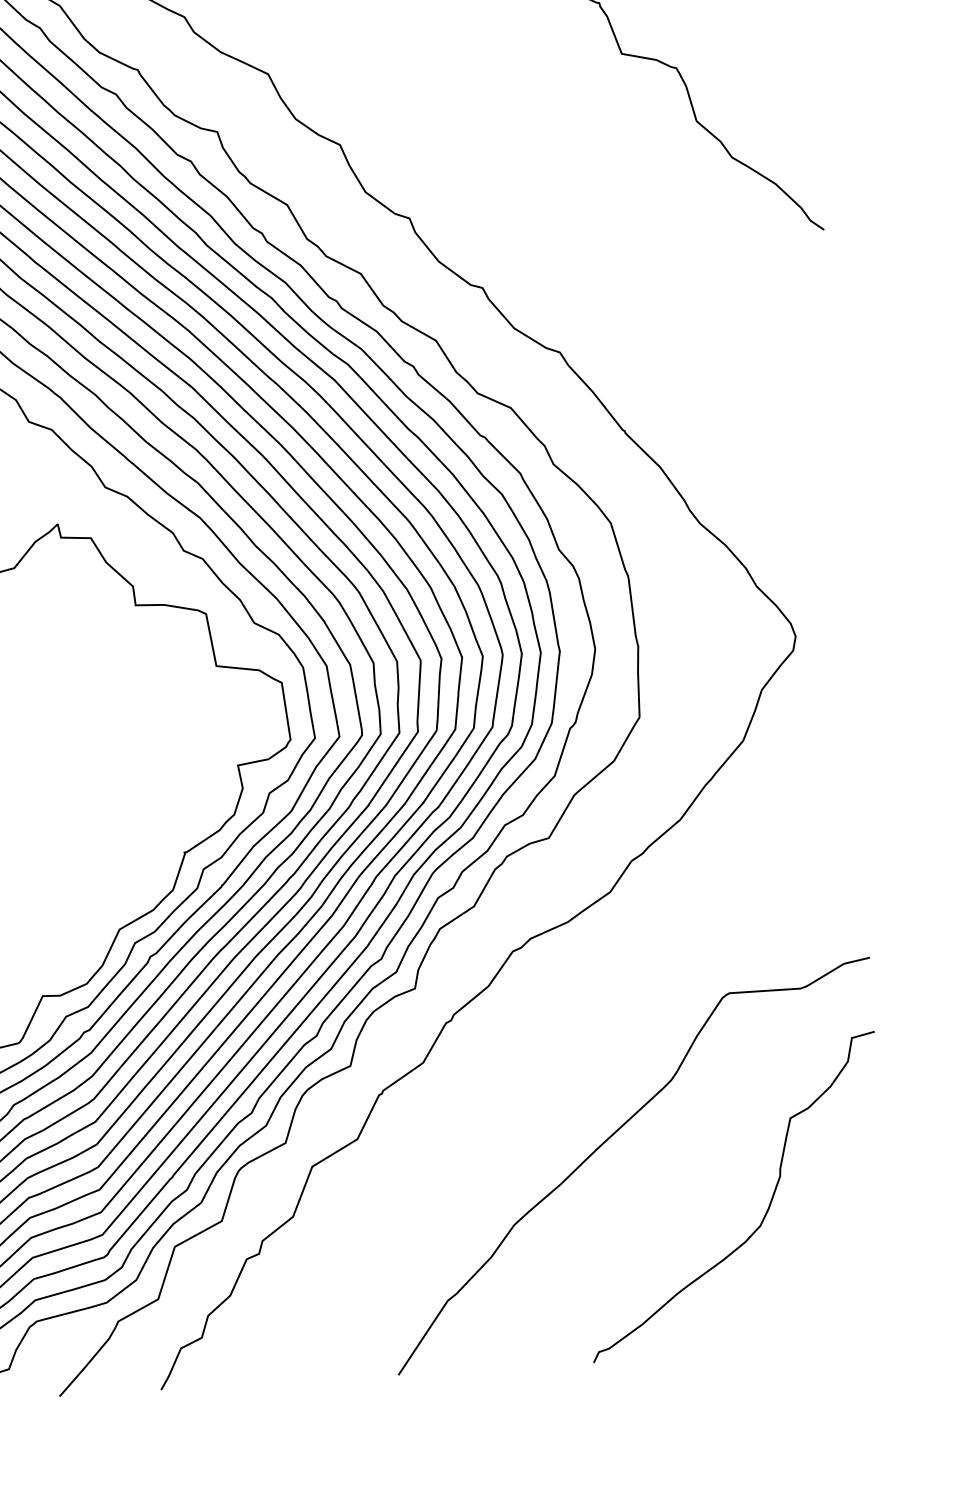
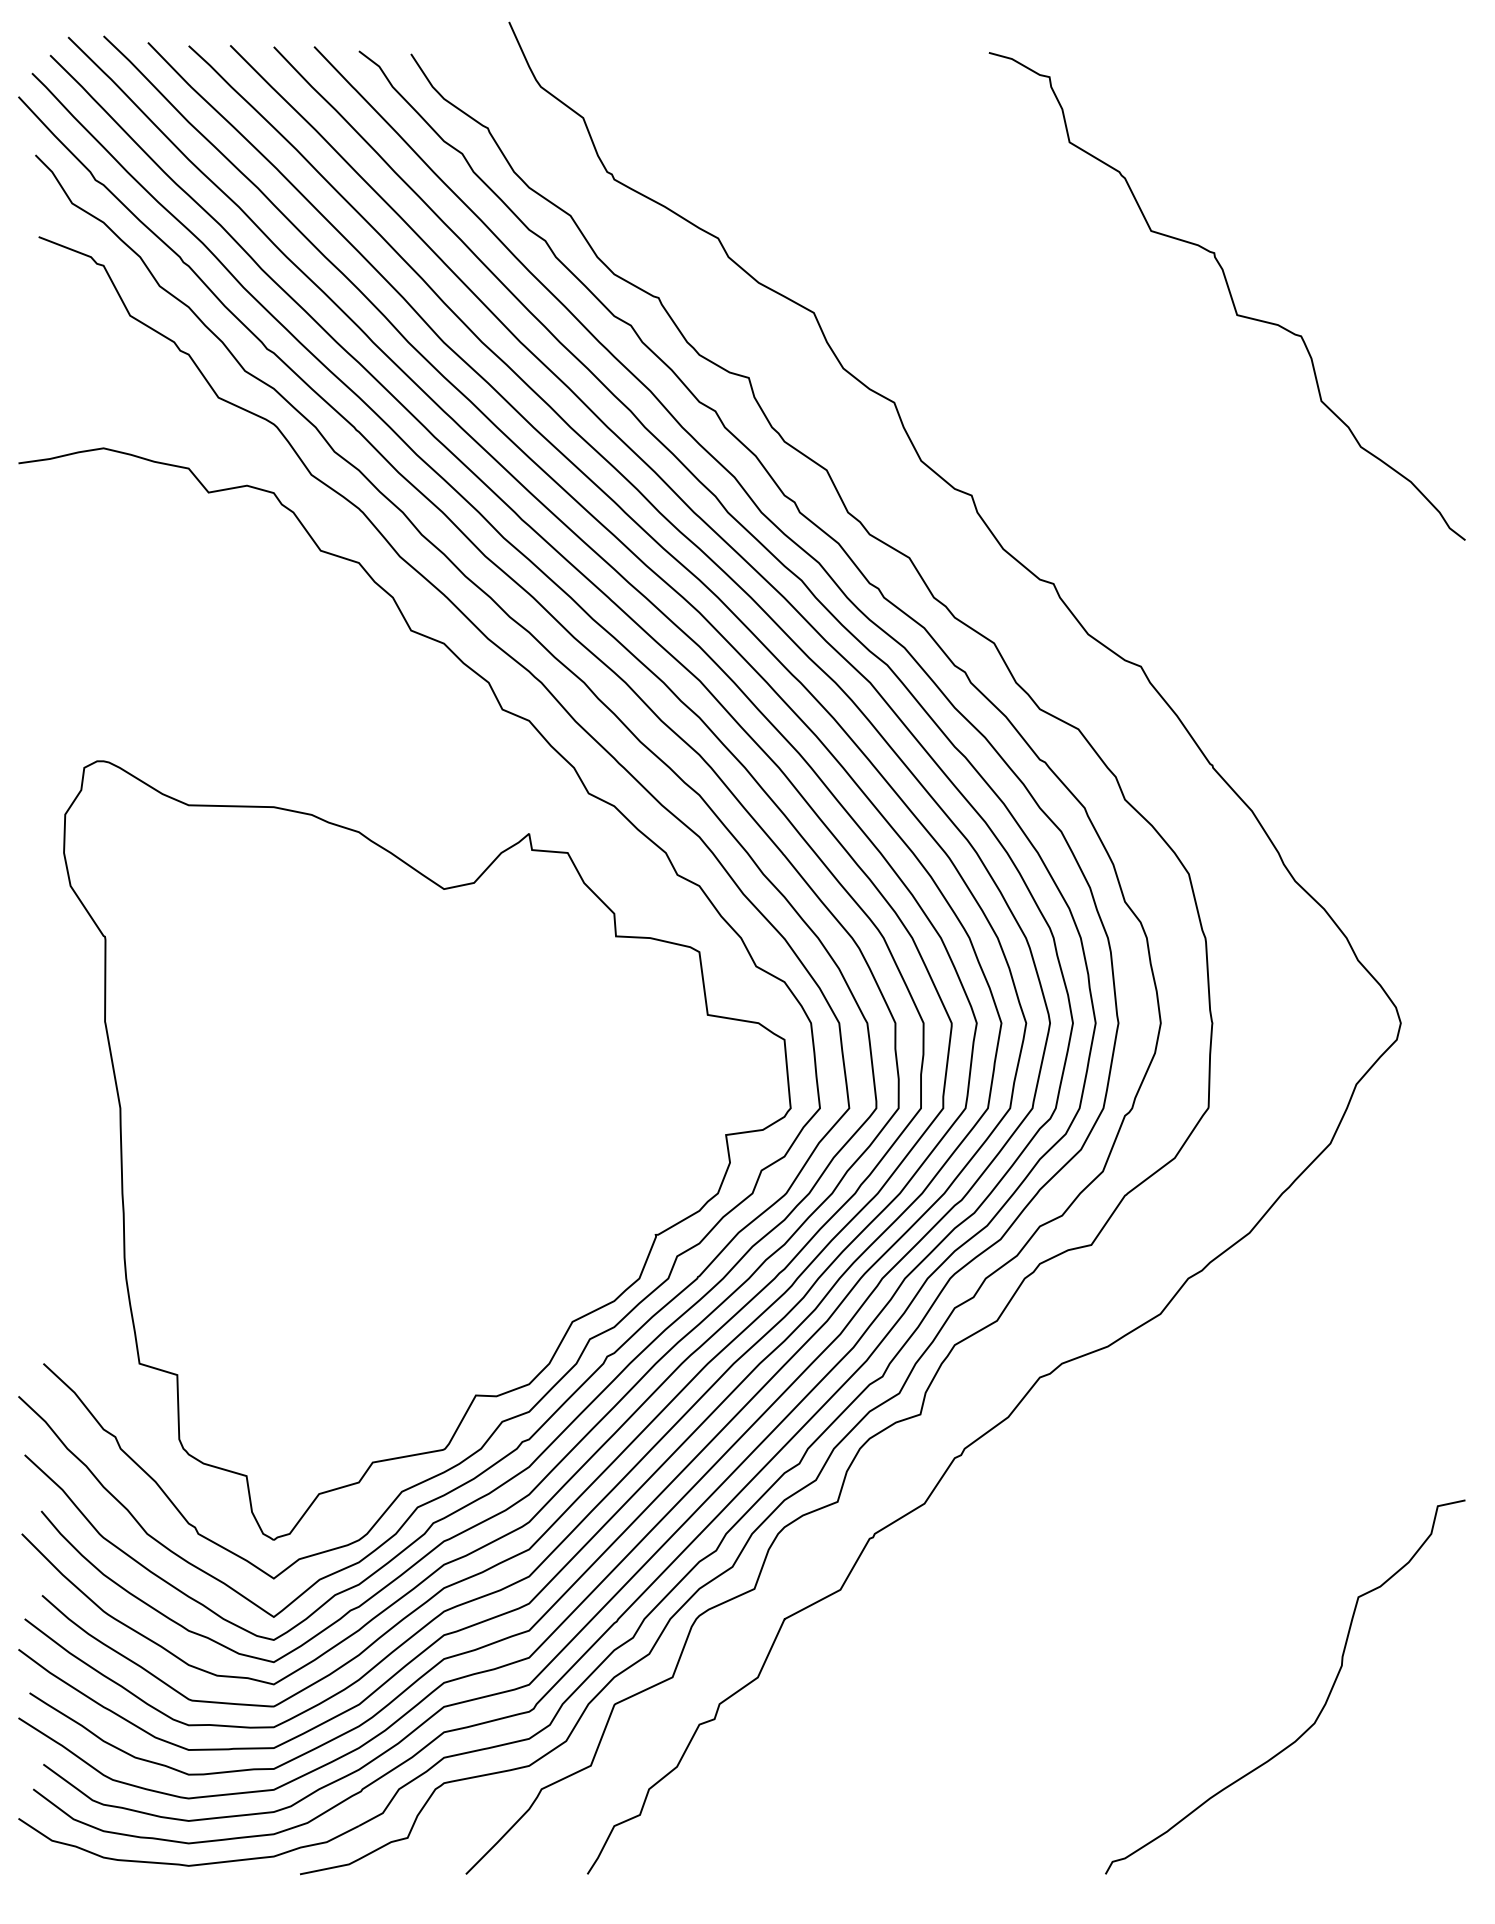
curve: (610, 1138) -> (1142, 1607), removed

